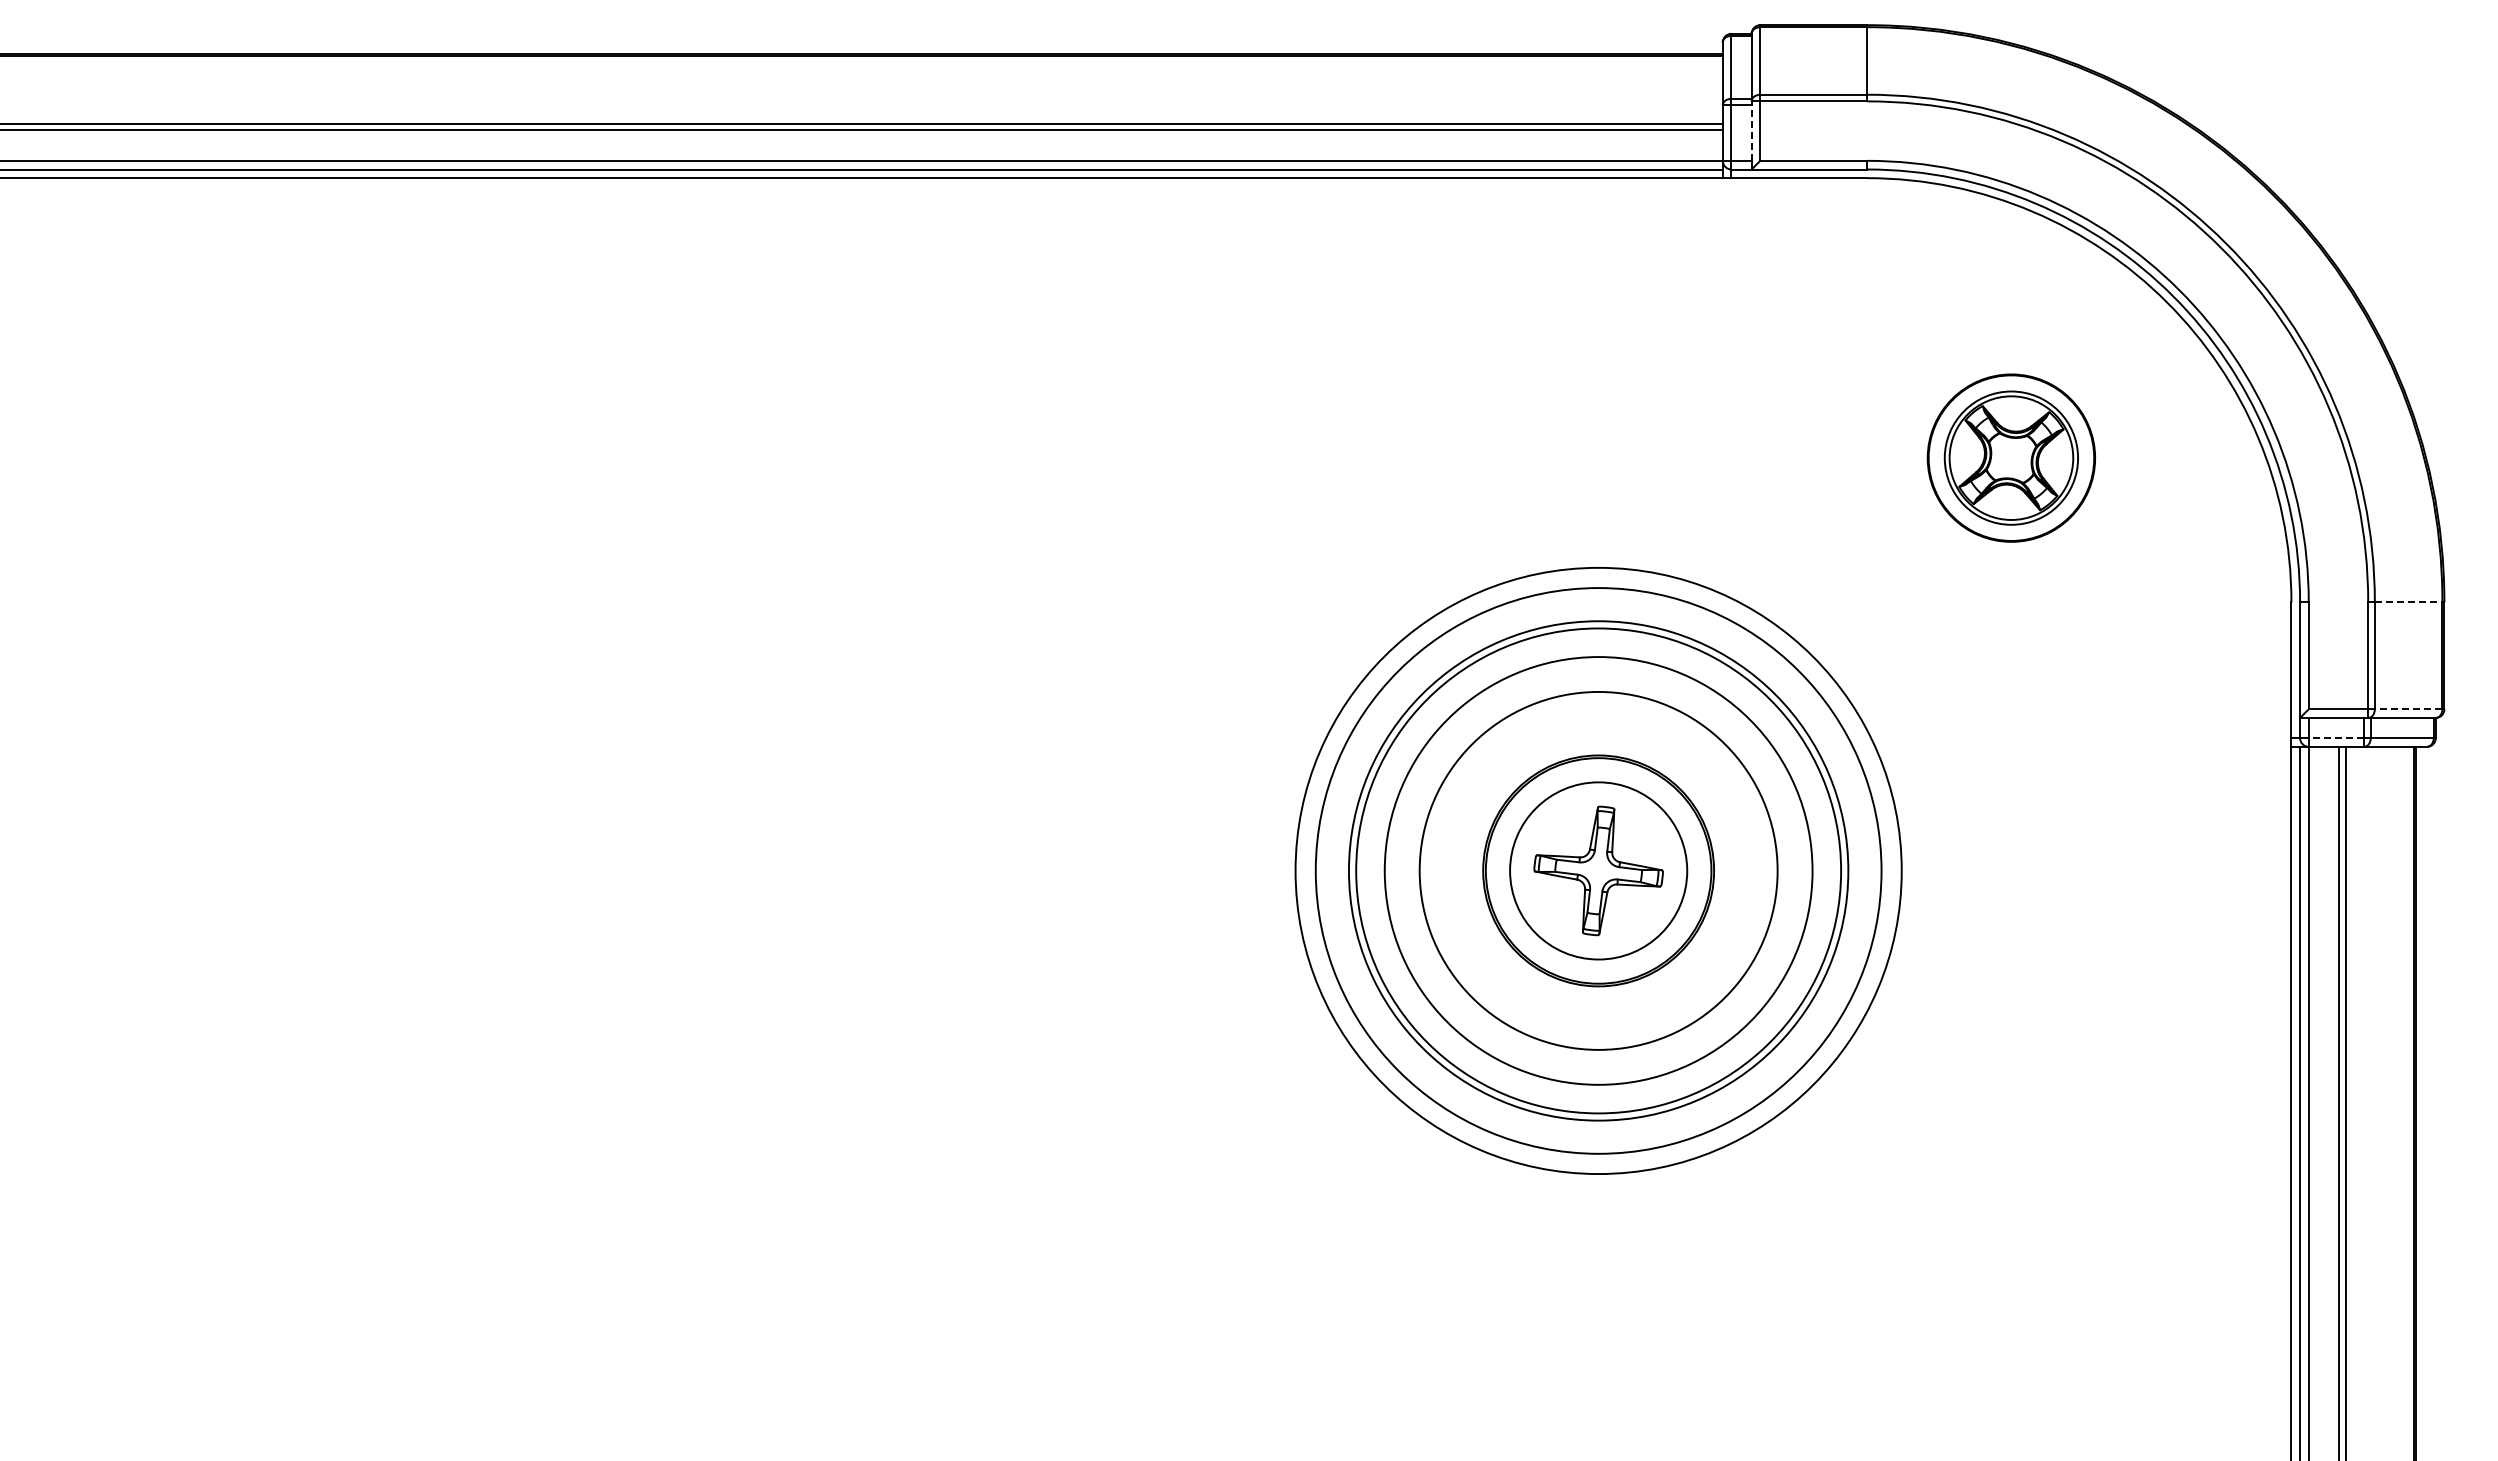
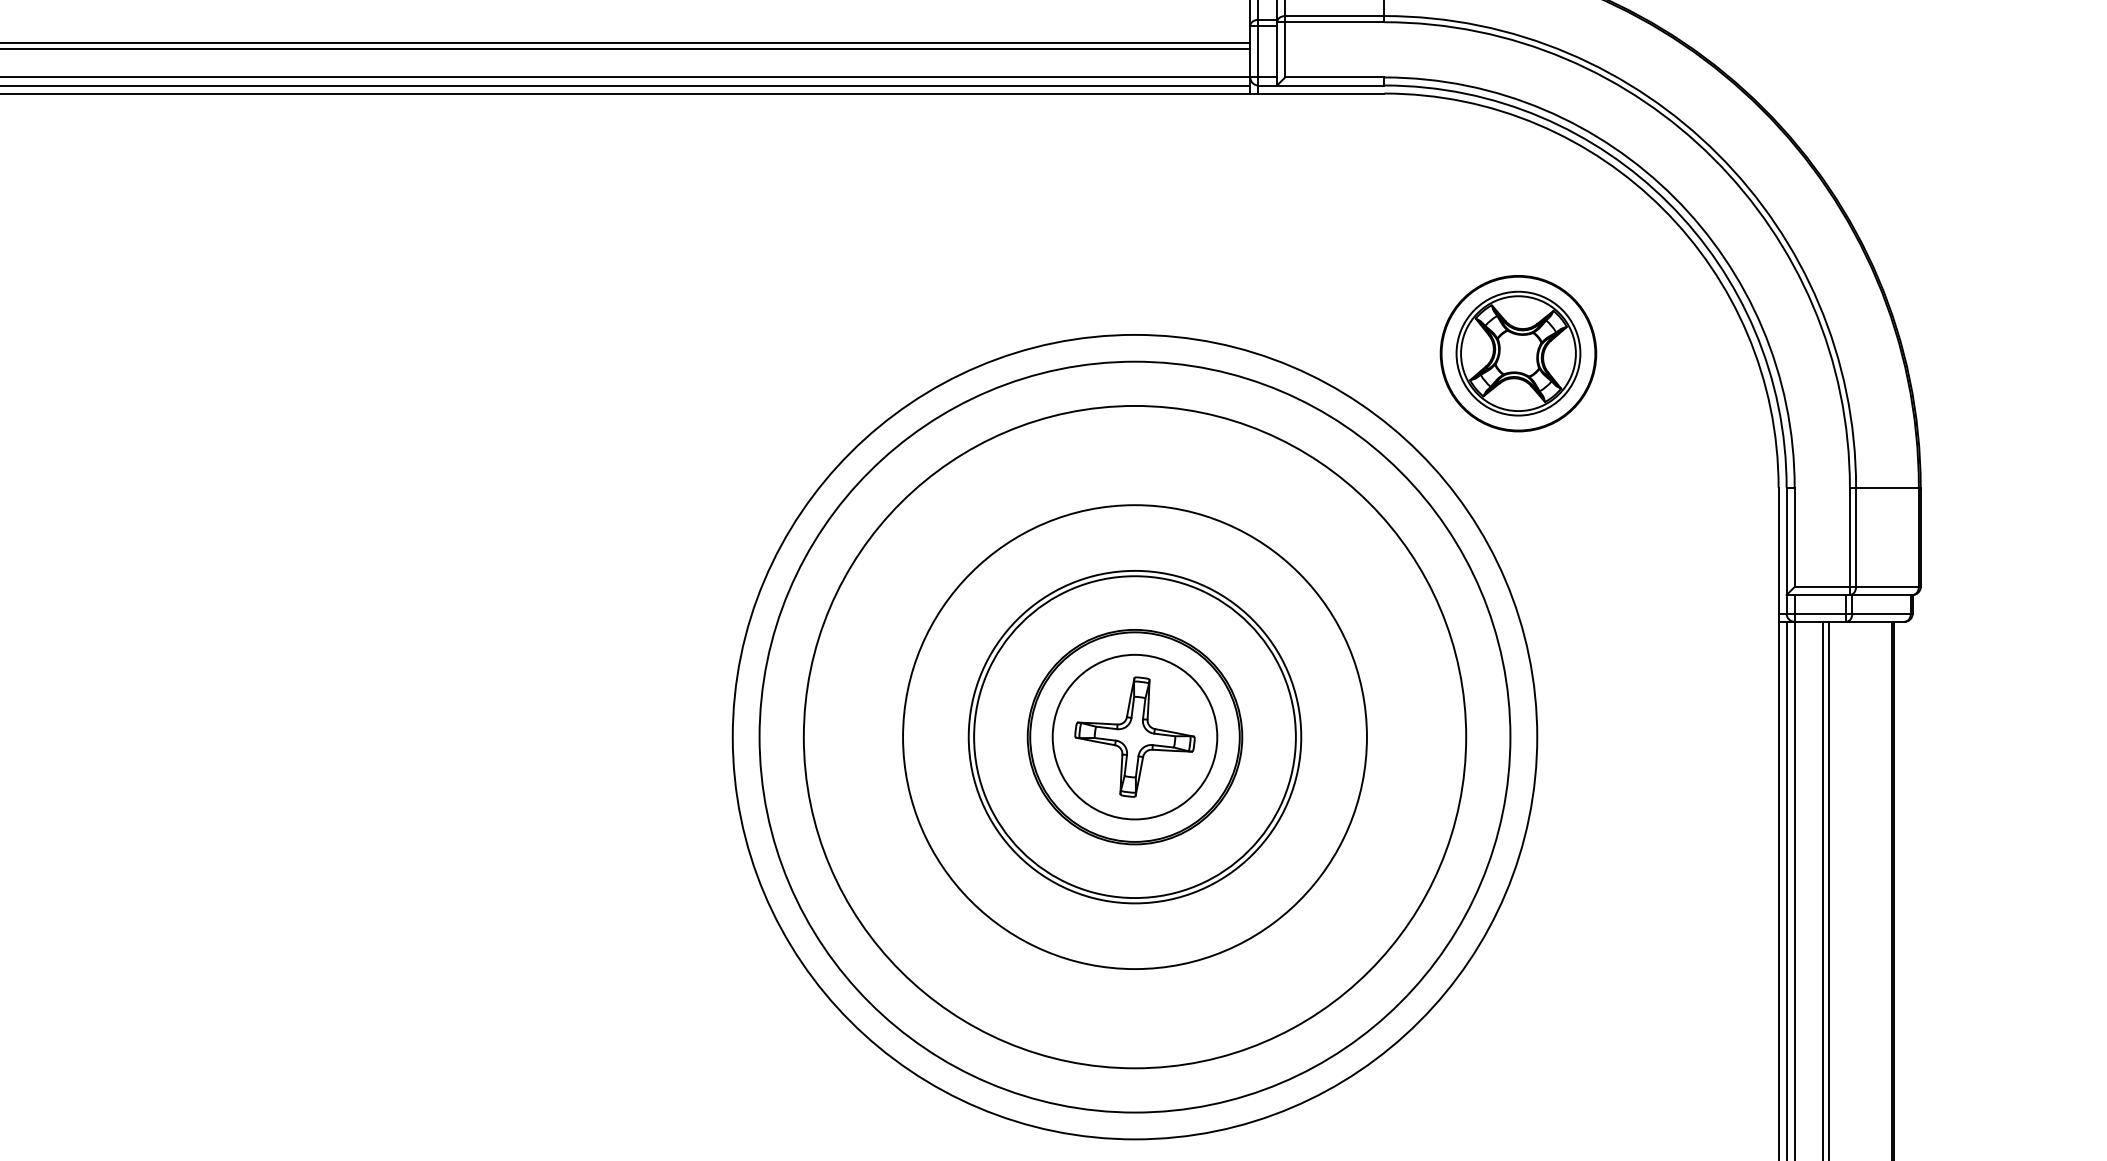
line: (1751, 133) -> (1276, 52), dashed -> solid
line: (2408, 602) -> (1887, 487), dashed -> solid
line: (2408, 709) -> (1887, 587), dashed -> solid
line: (2336, 738) -> (1820, 614), dashed -> solid
circle: (1598, 870) -> (1134, 736), size x0.71
circle: (1598, 870) -> (1134, 736), size x1.43
circle: (1598, 870) -> (1134, 736), size x1.43
circle: (1598, 870) -> (1134, 736), size x1.67

